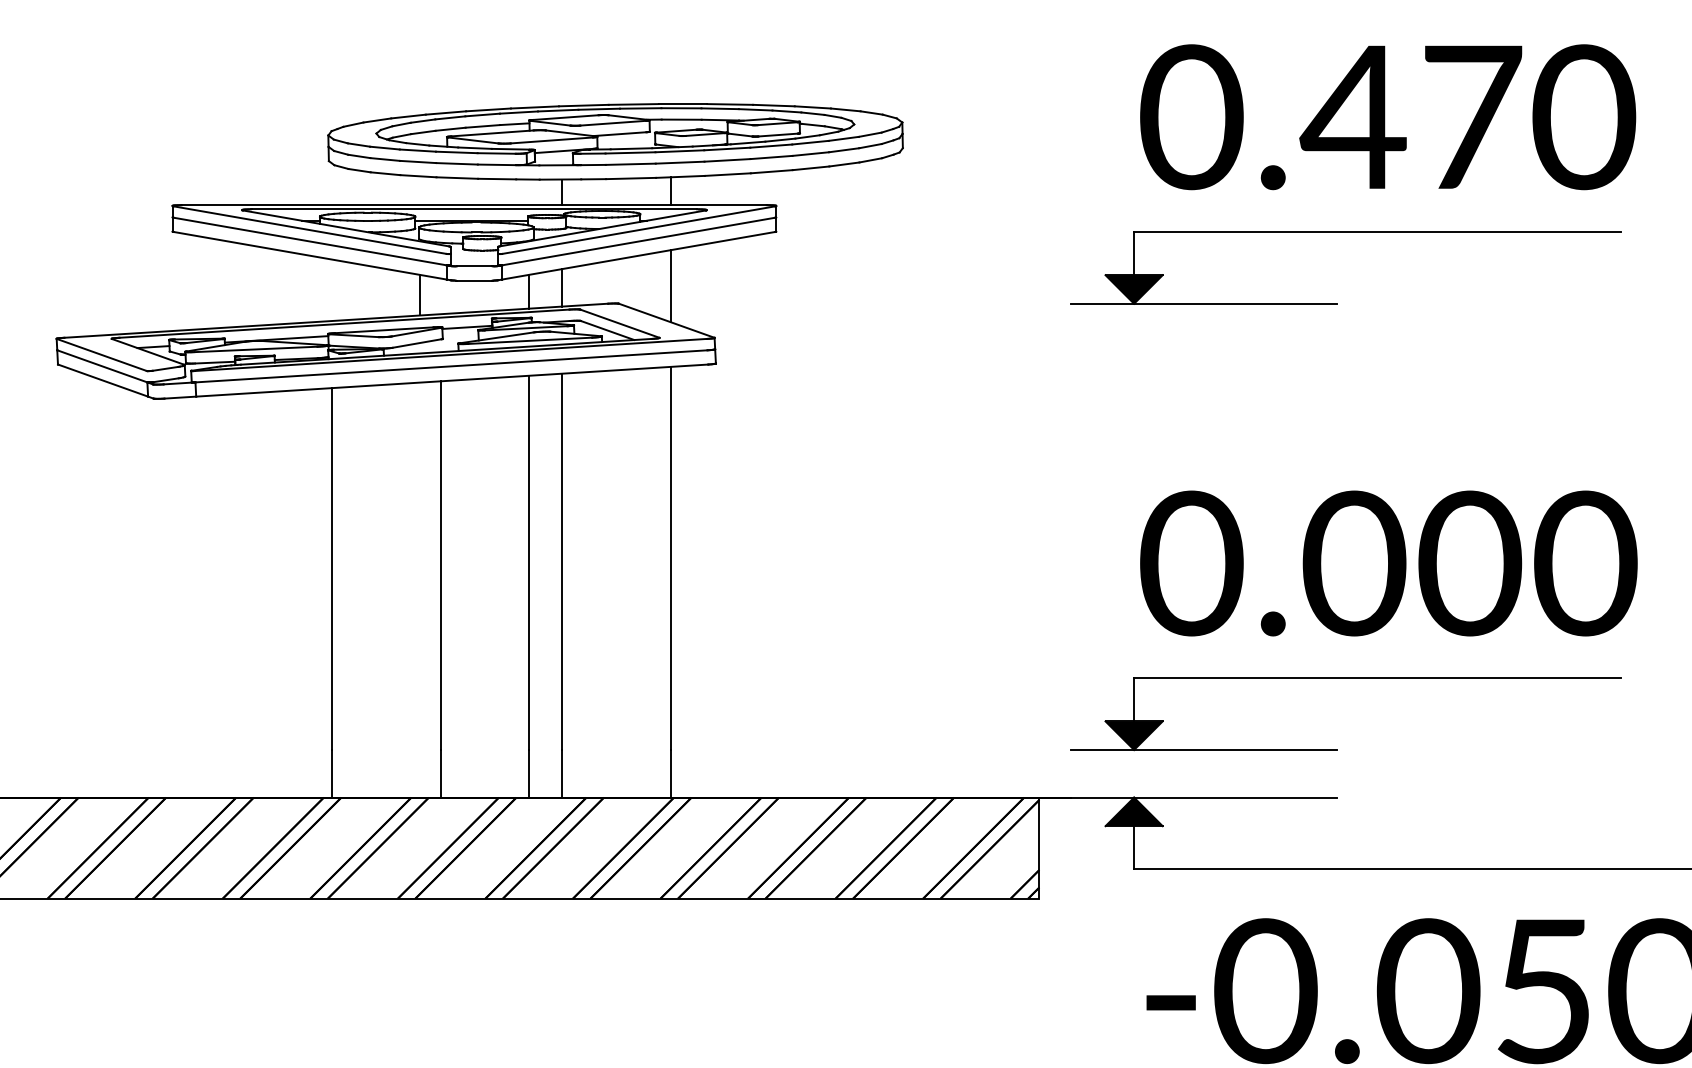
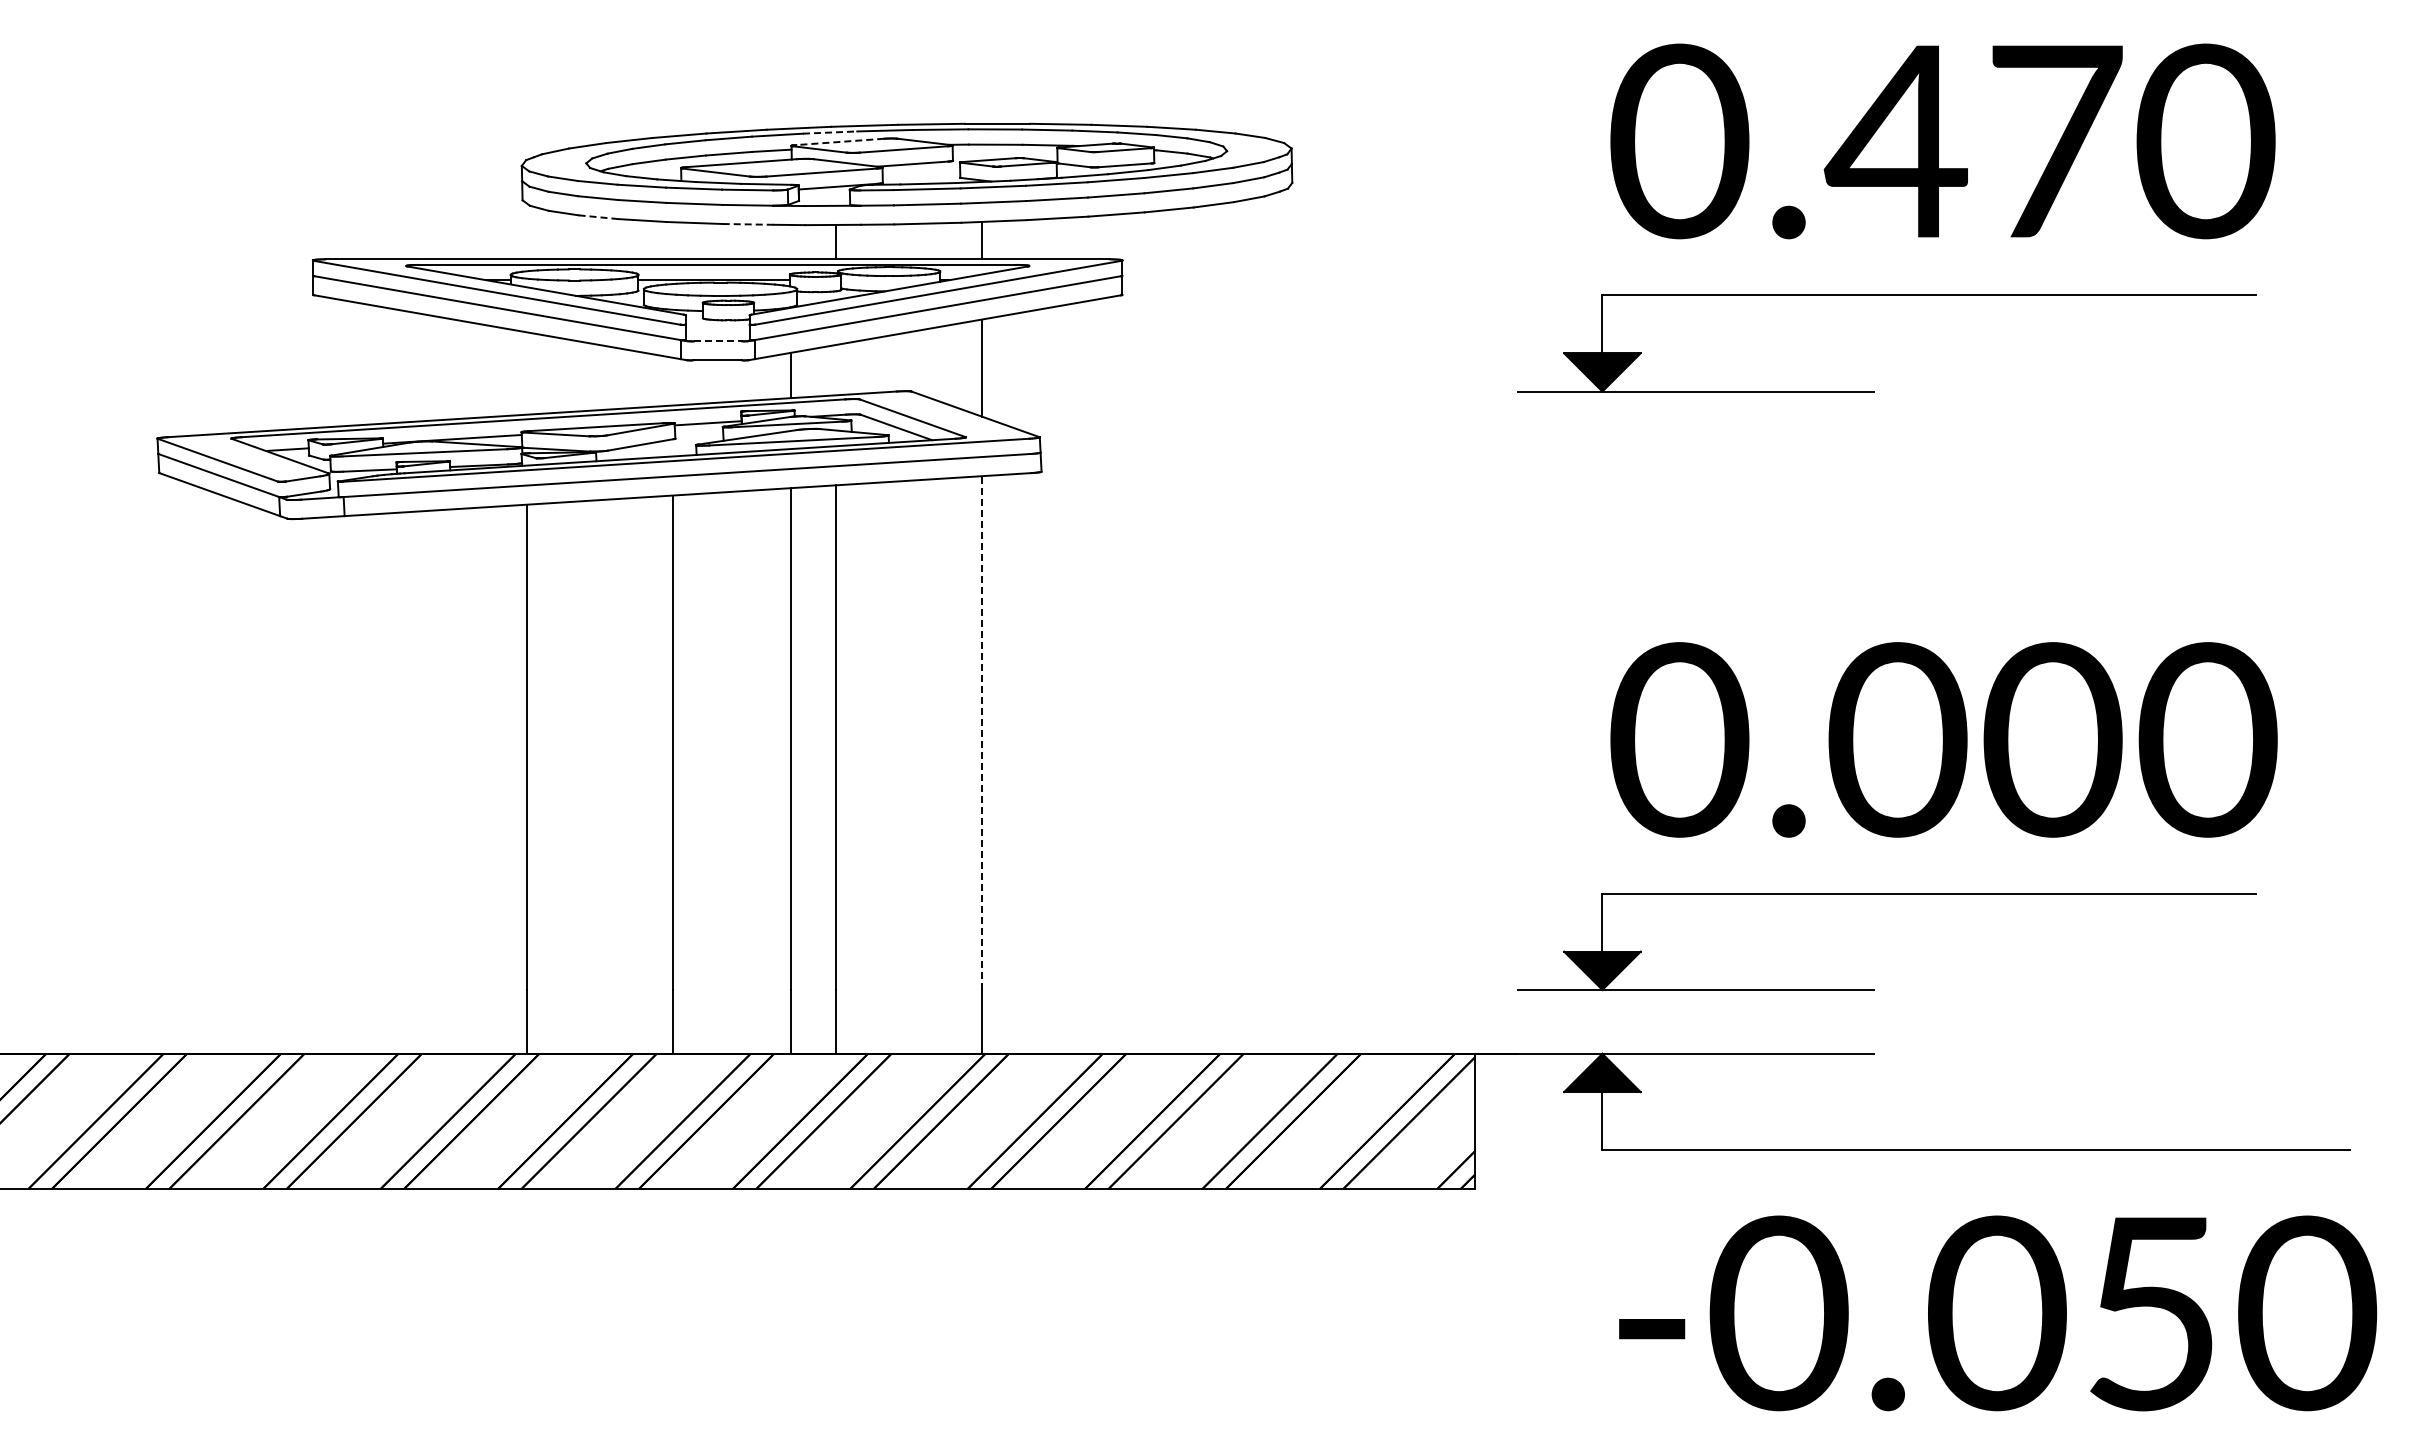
line: (558, 110) -> (830, 132), solid -> dashed
line: (565, 117) -> (839, 141), solid -> dashed
line: (385, 173) -> (598, 217), solid -> dashed
line: (497, 179) -> (748, 224), solid -> dashed
line: (474, 266) -> (717, 341), solid -> dashed
line: (562, 288) -> (835, 370), removed
line: (419, 294) -> (644, 379), removed
line: (671, 558) -> (981, 733), solid -> dashed

